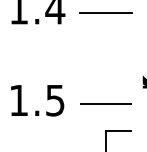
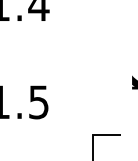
line: (106, 12) -> (93, 8), removed
line: (105, 103) -> (92, 105), removed

